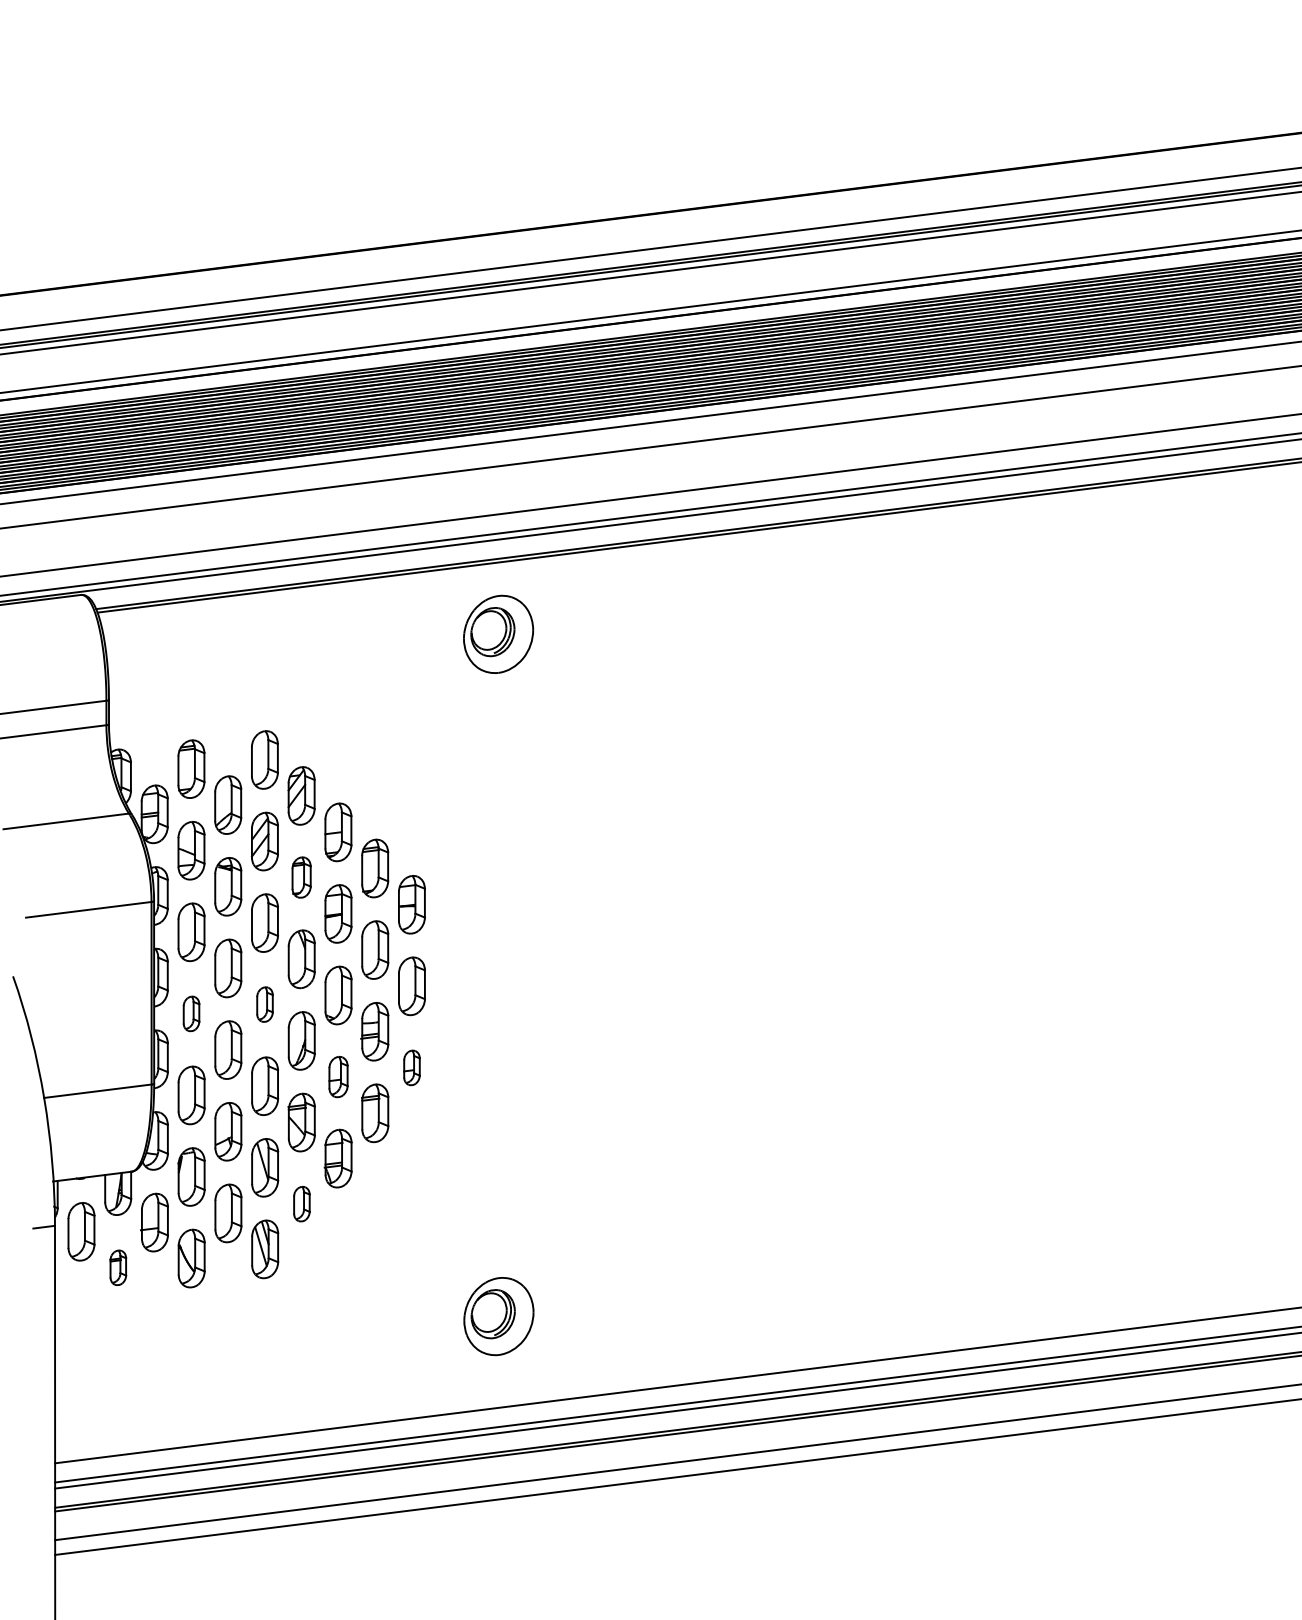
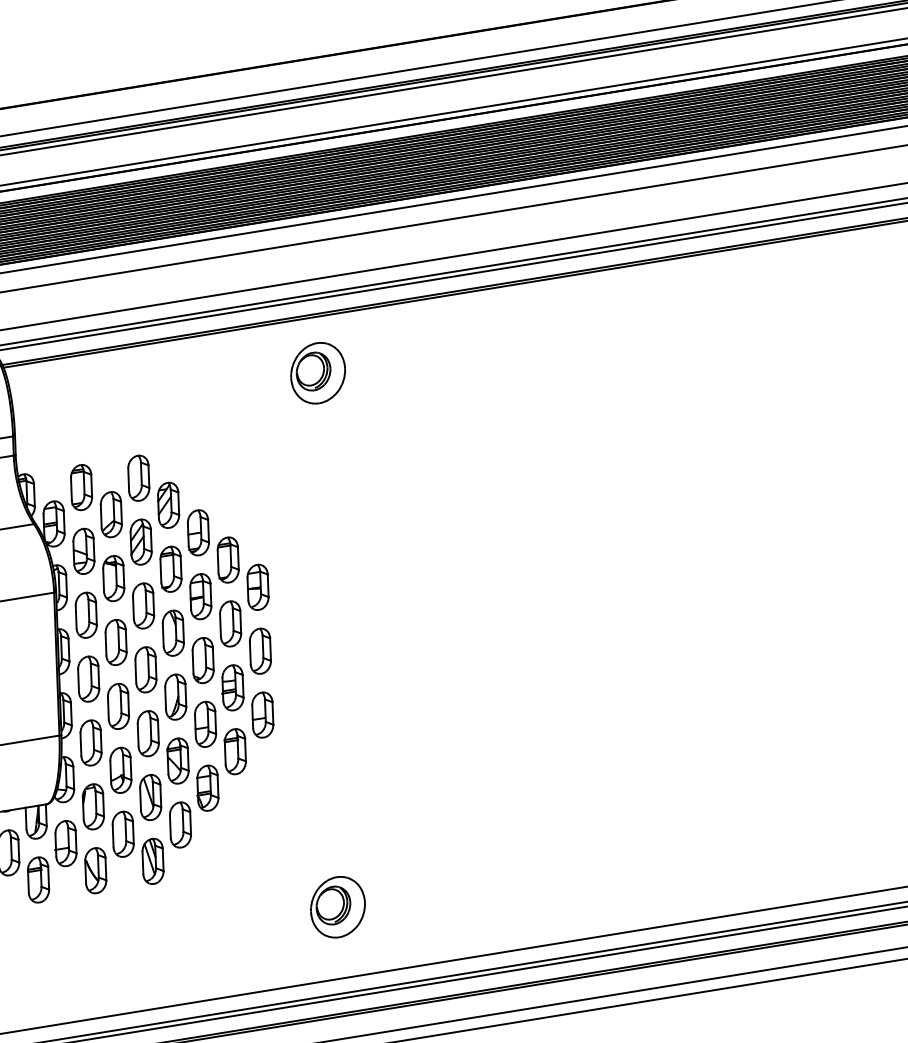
part: (301, 877) -> (170, 569), size x1.43
part: (264, 1004) -> (145, 669), size x1.67
part: (191, 1013) -> (88, 678), size x1.67
part: (411, 1067) -> (262, 714), size x1.67
part: (338, 1076) -> (205, 723), size x1.43
part: (301, 1203) -> (180, 824), size x1.67
part: (118, 1267) -> (38, 879), size x1.67

